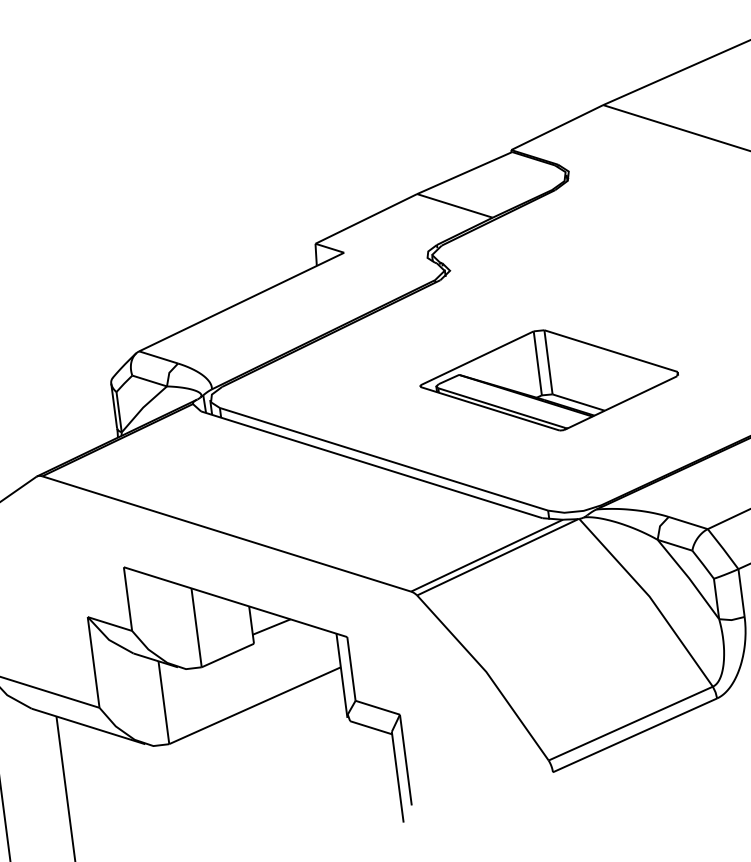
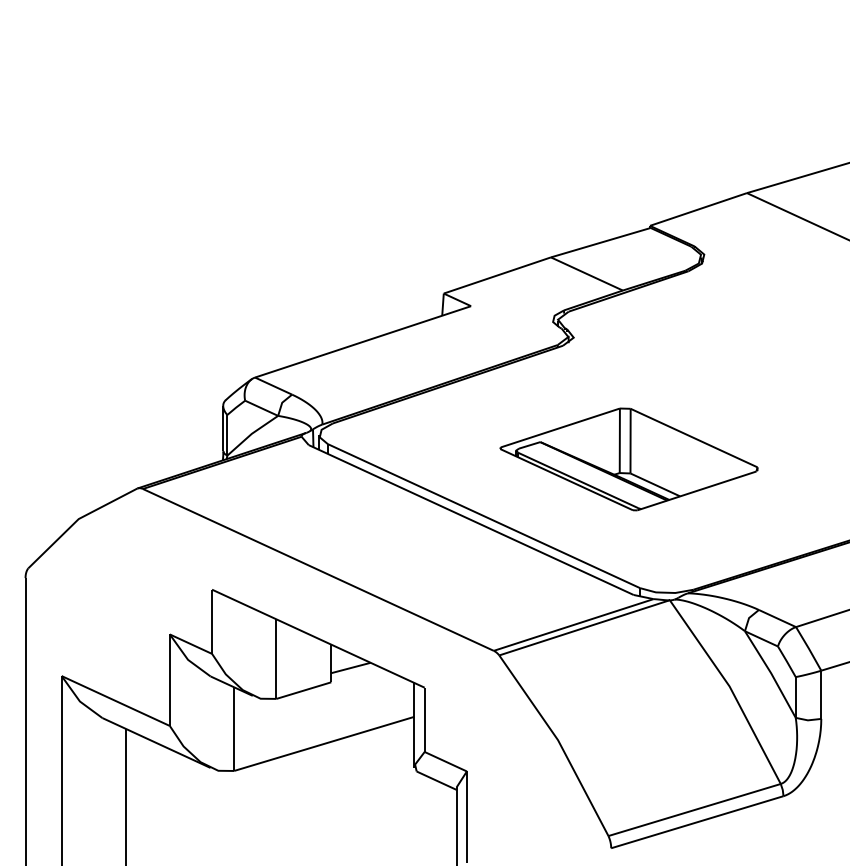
part: (548, 380) -> (628, 459), moved

